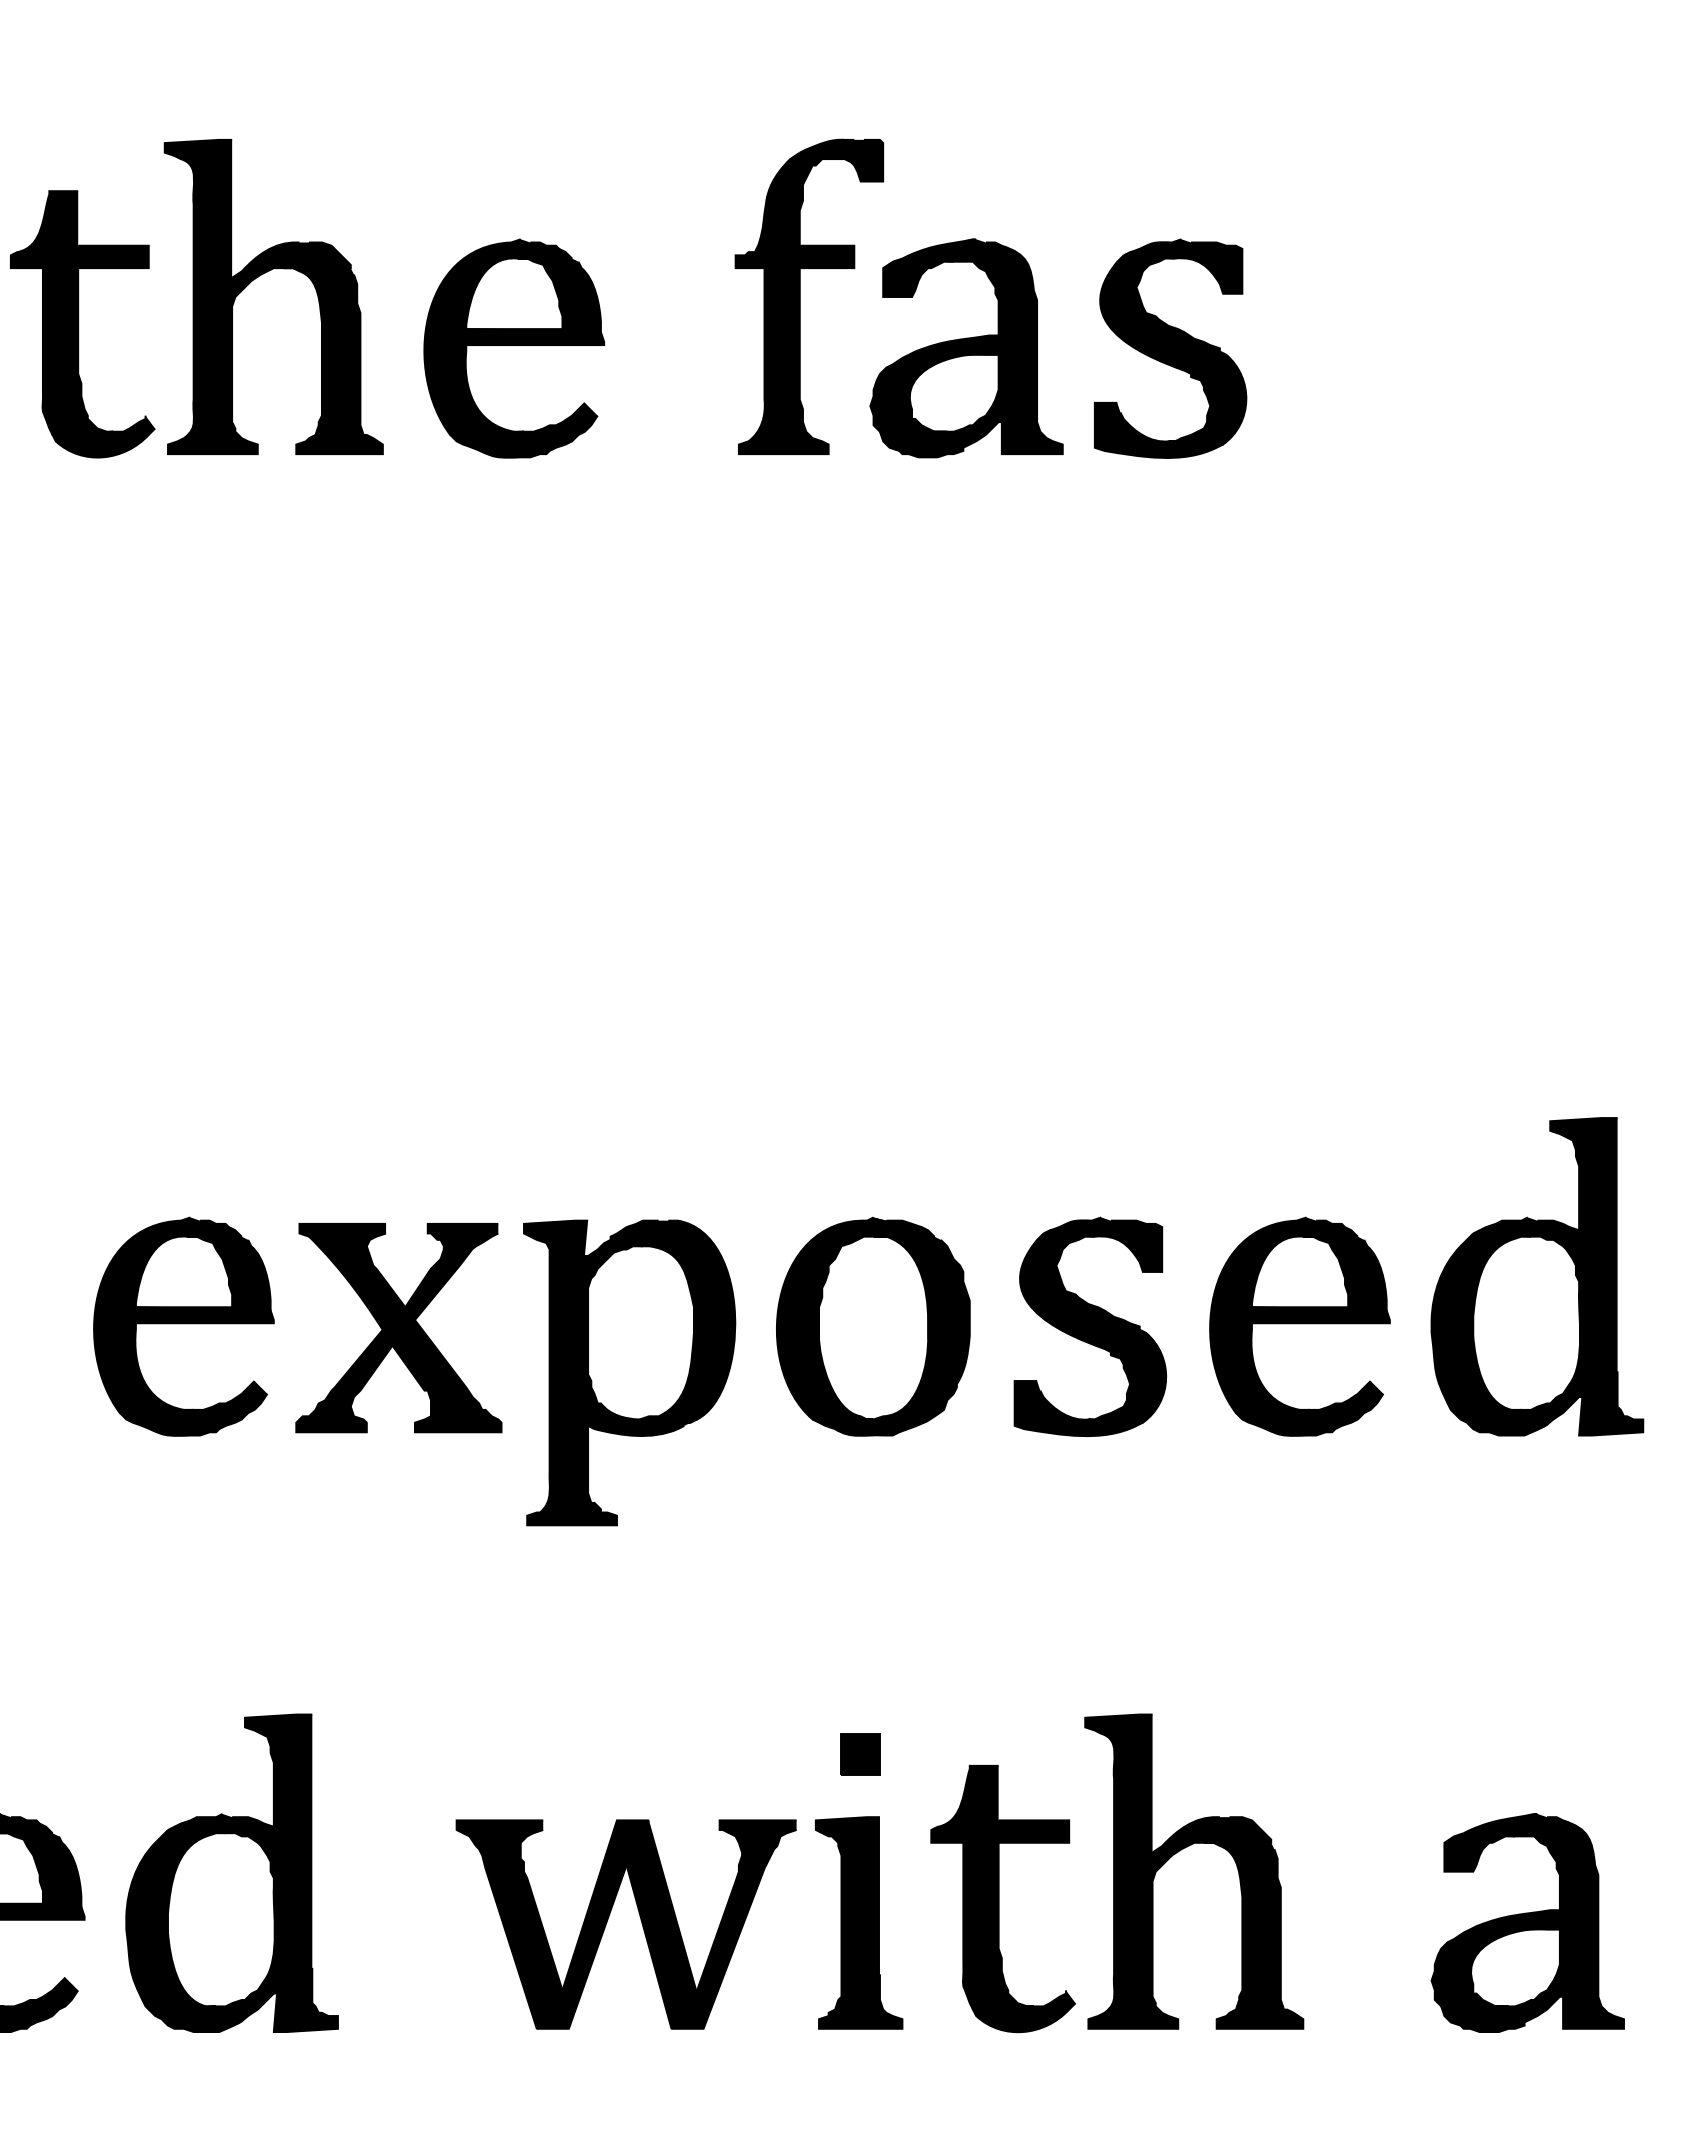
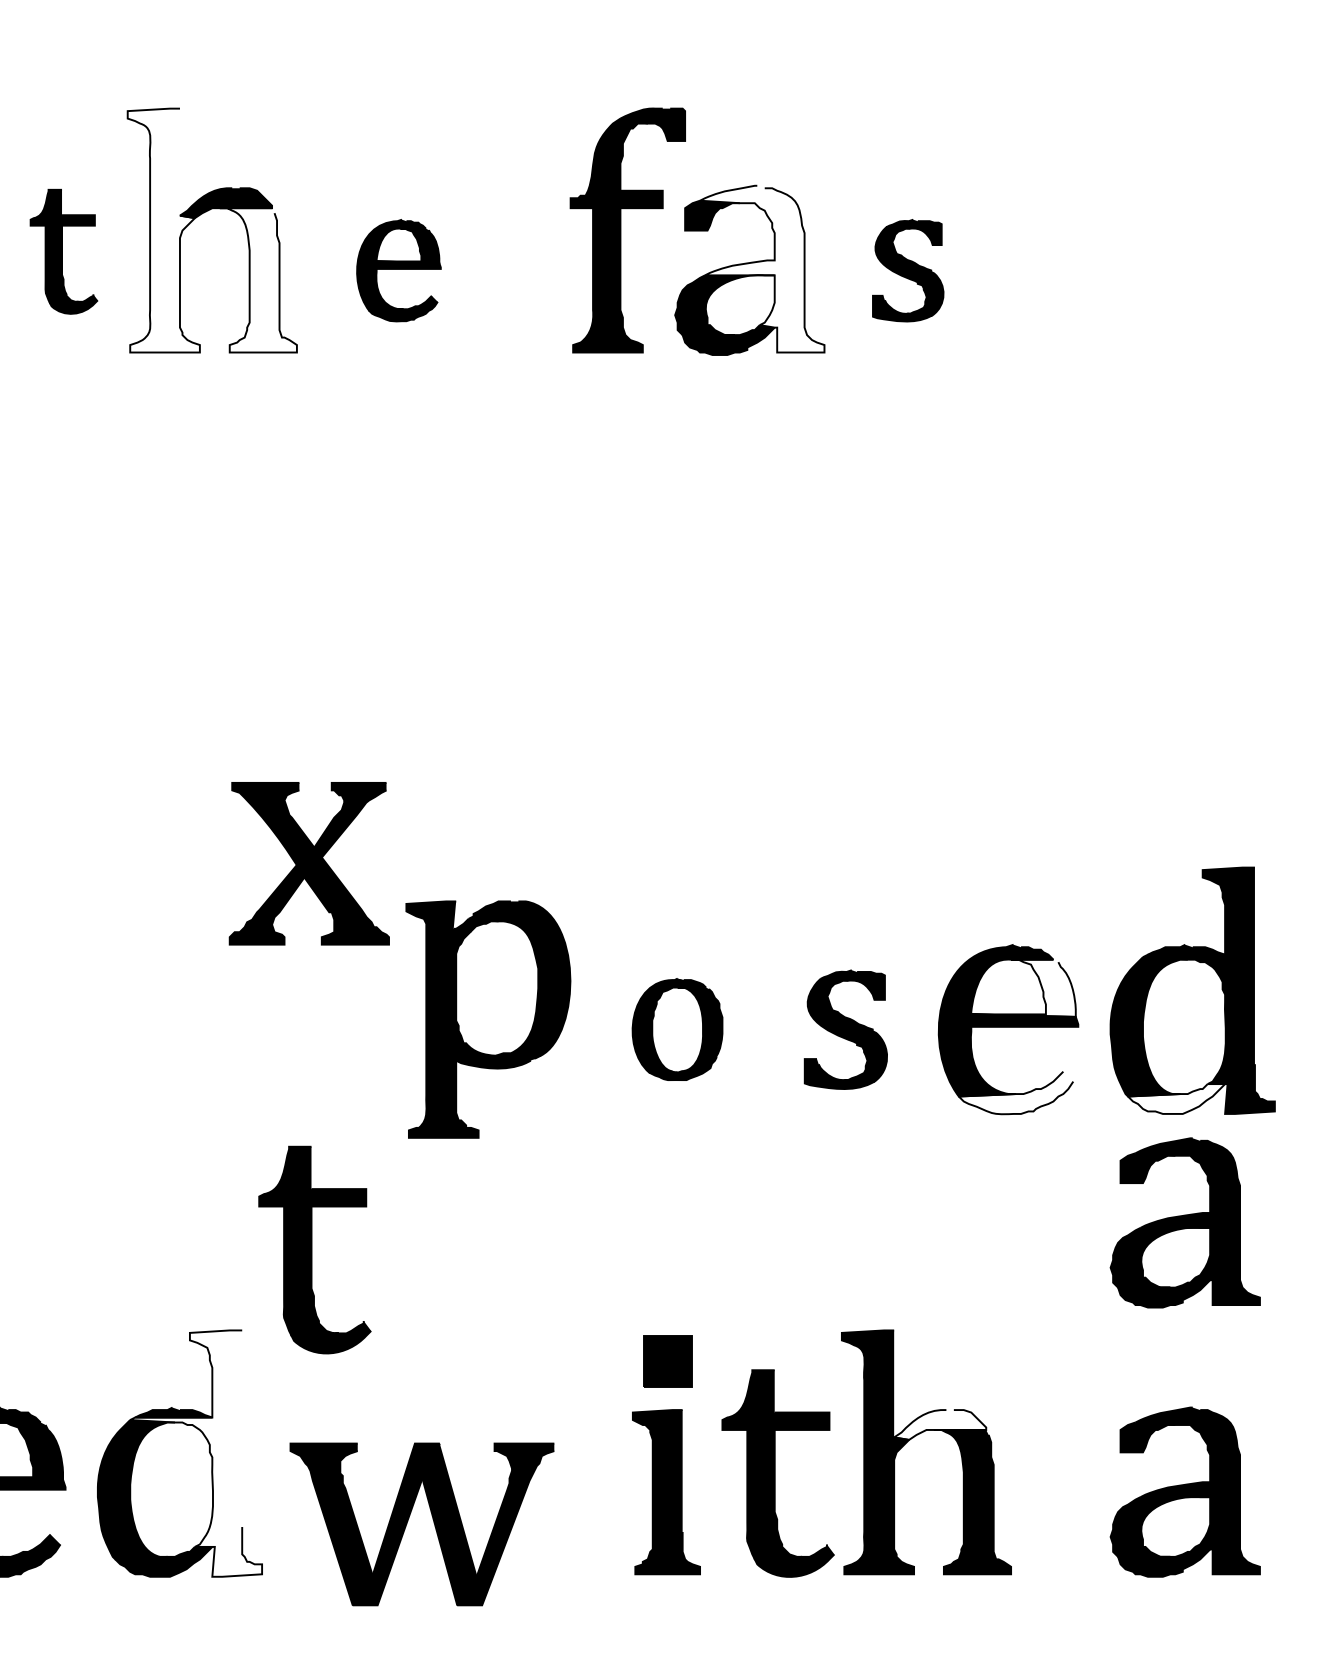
fill: (210, 296) -> (163, 230), removed
part: (82, 324) -> (63, 251), size x0.6
fill: (982, 346) -> (762, 268), removed
part: (514, 348) -> (399, 270), size x0.6
part: (1170, 348) -> (908, 270), size x0.6
fill: (332, 361) -> (257, 280), removed
fill: (1318, 1273) -> (1022, 988), removed
part: (183, 1326) -> (142, 1029), removed
part: (873, 1326) -> (677, 1029), size x0.6
part: (1090, 1326) -> (845, 1029), size x0.7
part: (398, 1328) -> (309, 864), moved
part: (629, 1372) -> (488, 1019), moved
fill: (1309, 1408) -> (1015, 1092), removed
fill: (1516, 1416) -> (1176, 1099), removed
part: (1527, 1575) -> (1185, 1222), added
part: (405, 1611) -> (314, 1250), added
part: (860, 1754) -> (667, 1361), size x1.6
fill: (1211, 1836) -> (939, 1425), removed
fill: (252, 1873) -> (195, 1453), removed
part: (640, 1920) -> (433, 1521), moved

